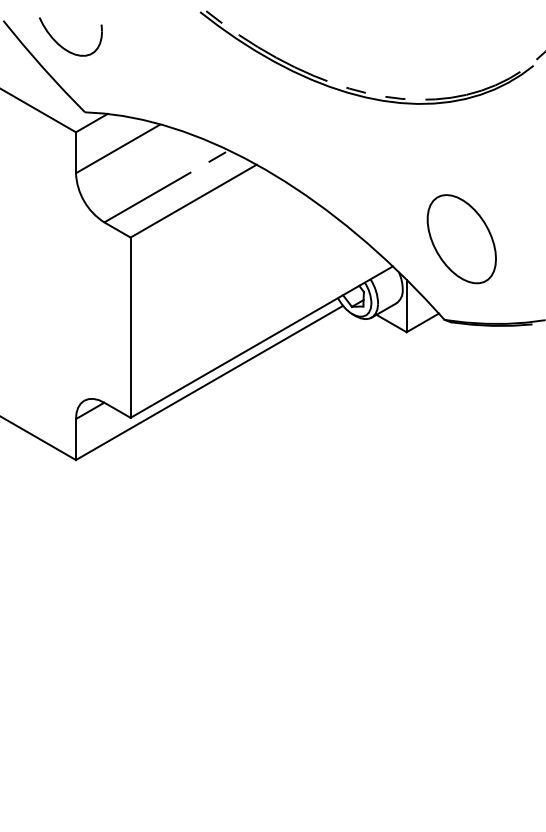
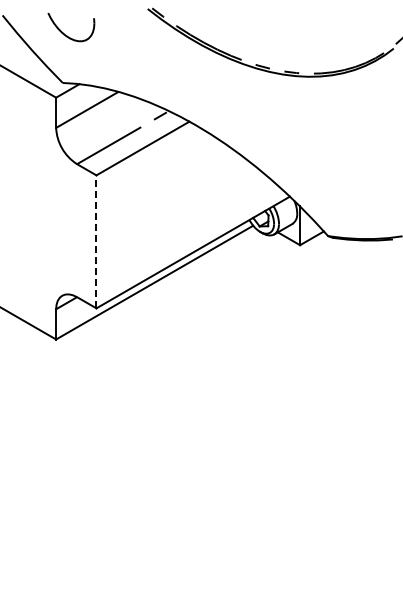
part: (65, 47) -> (67, 35), moved
part: (461, 239) -> (340, 176), removed
line: (130, 327) -> (96, 241), solid -> dashed

